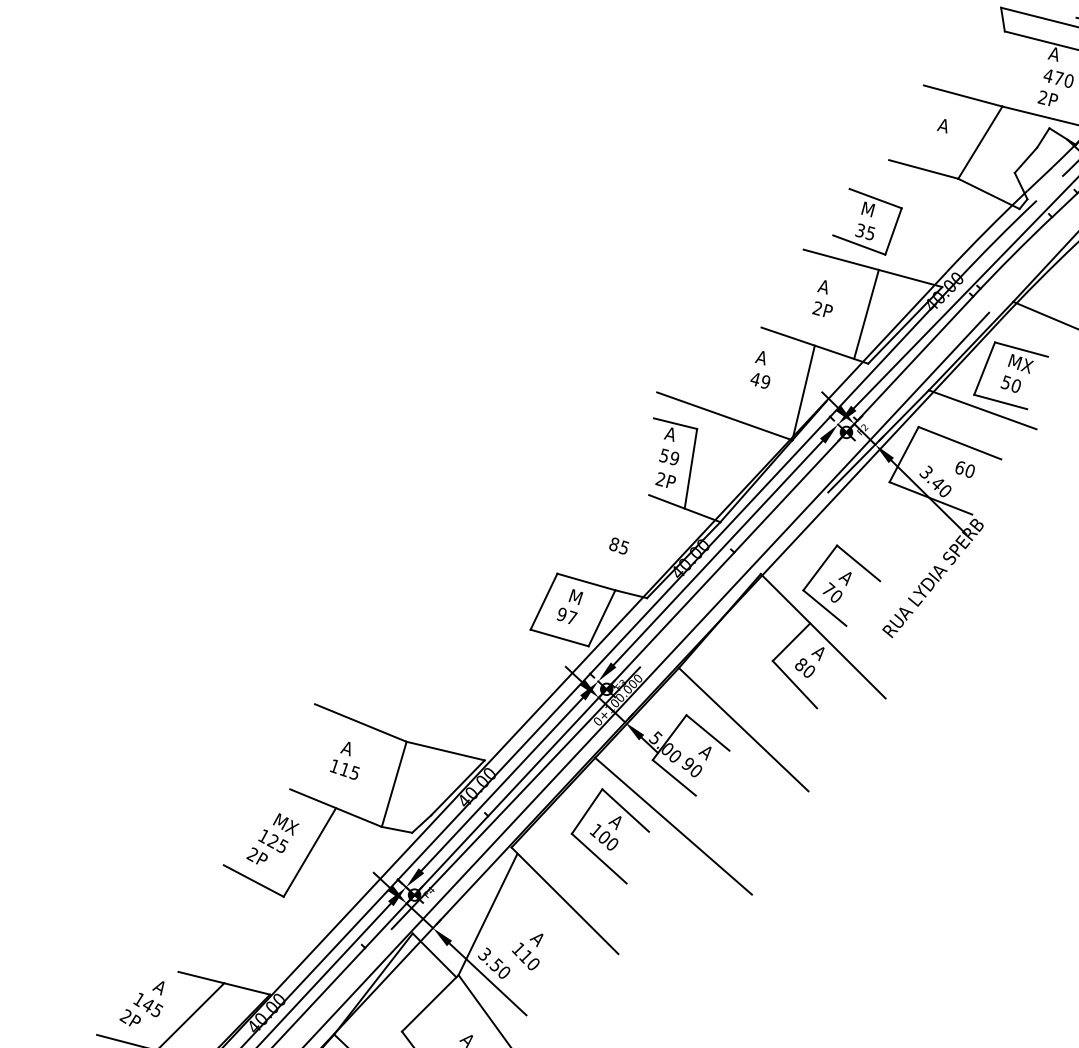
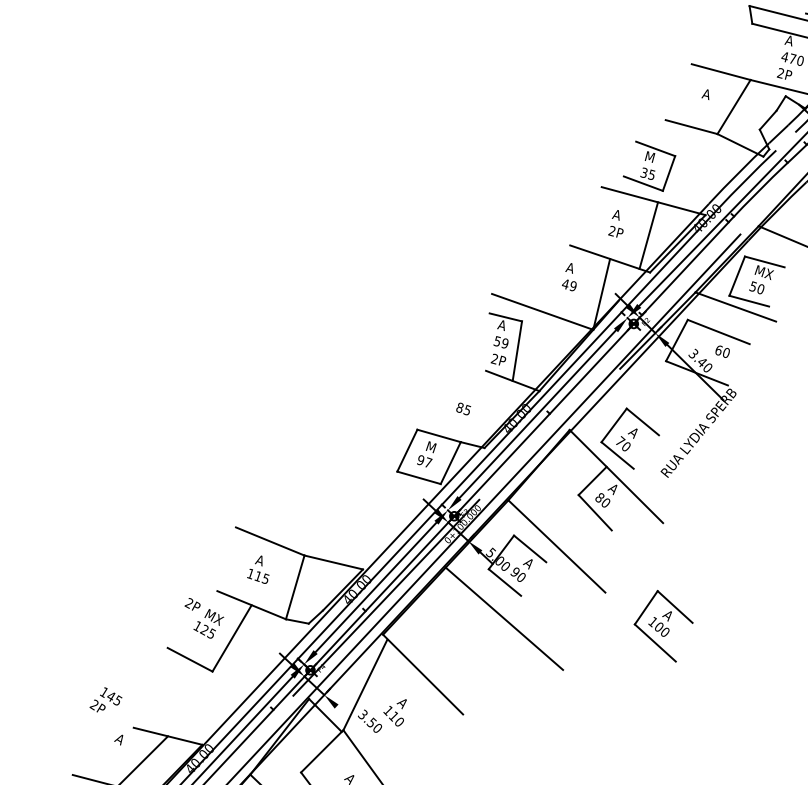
part: (610, 836) -> (663, 626), moved
text: (256, 855) -> (192, 603), moved
line: (487, 979) -> (365, 733), removed
text: (141, 1009) -> (106, 699), moved

